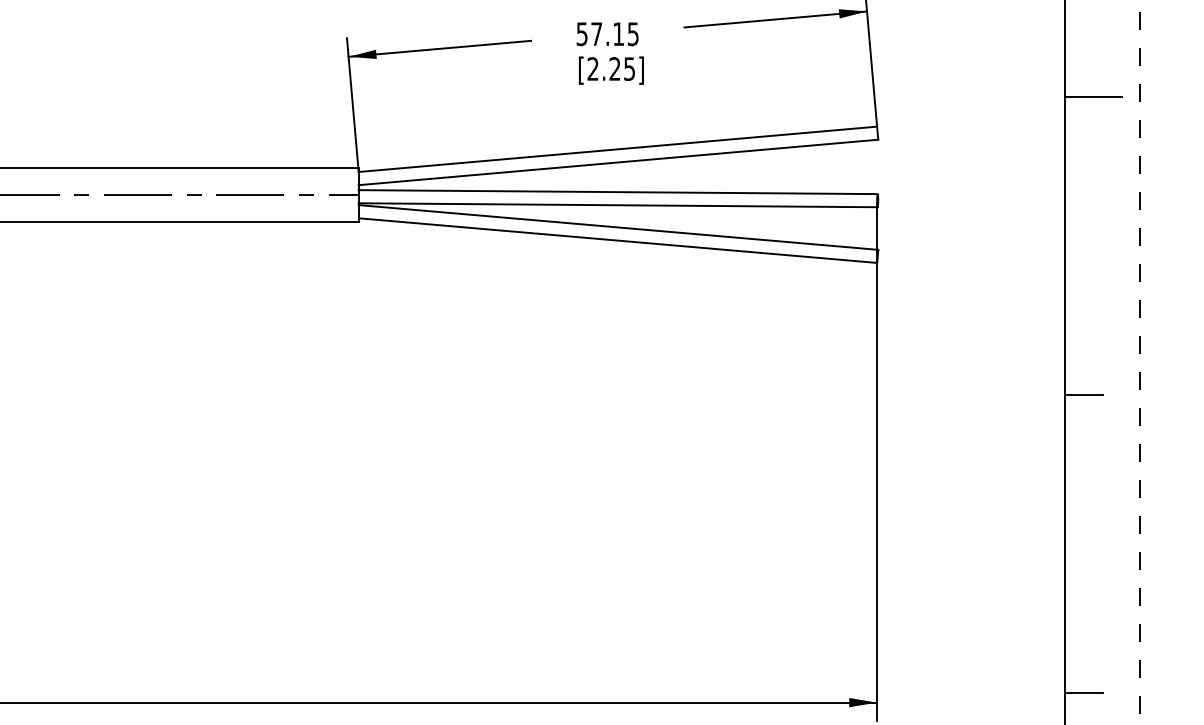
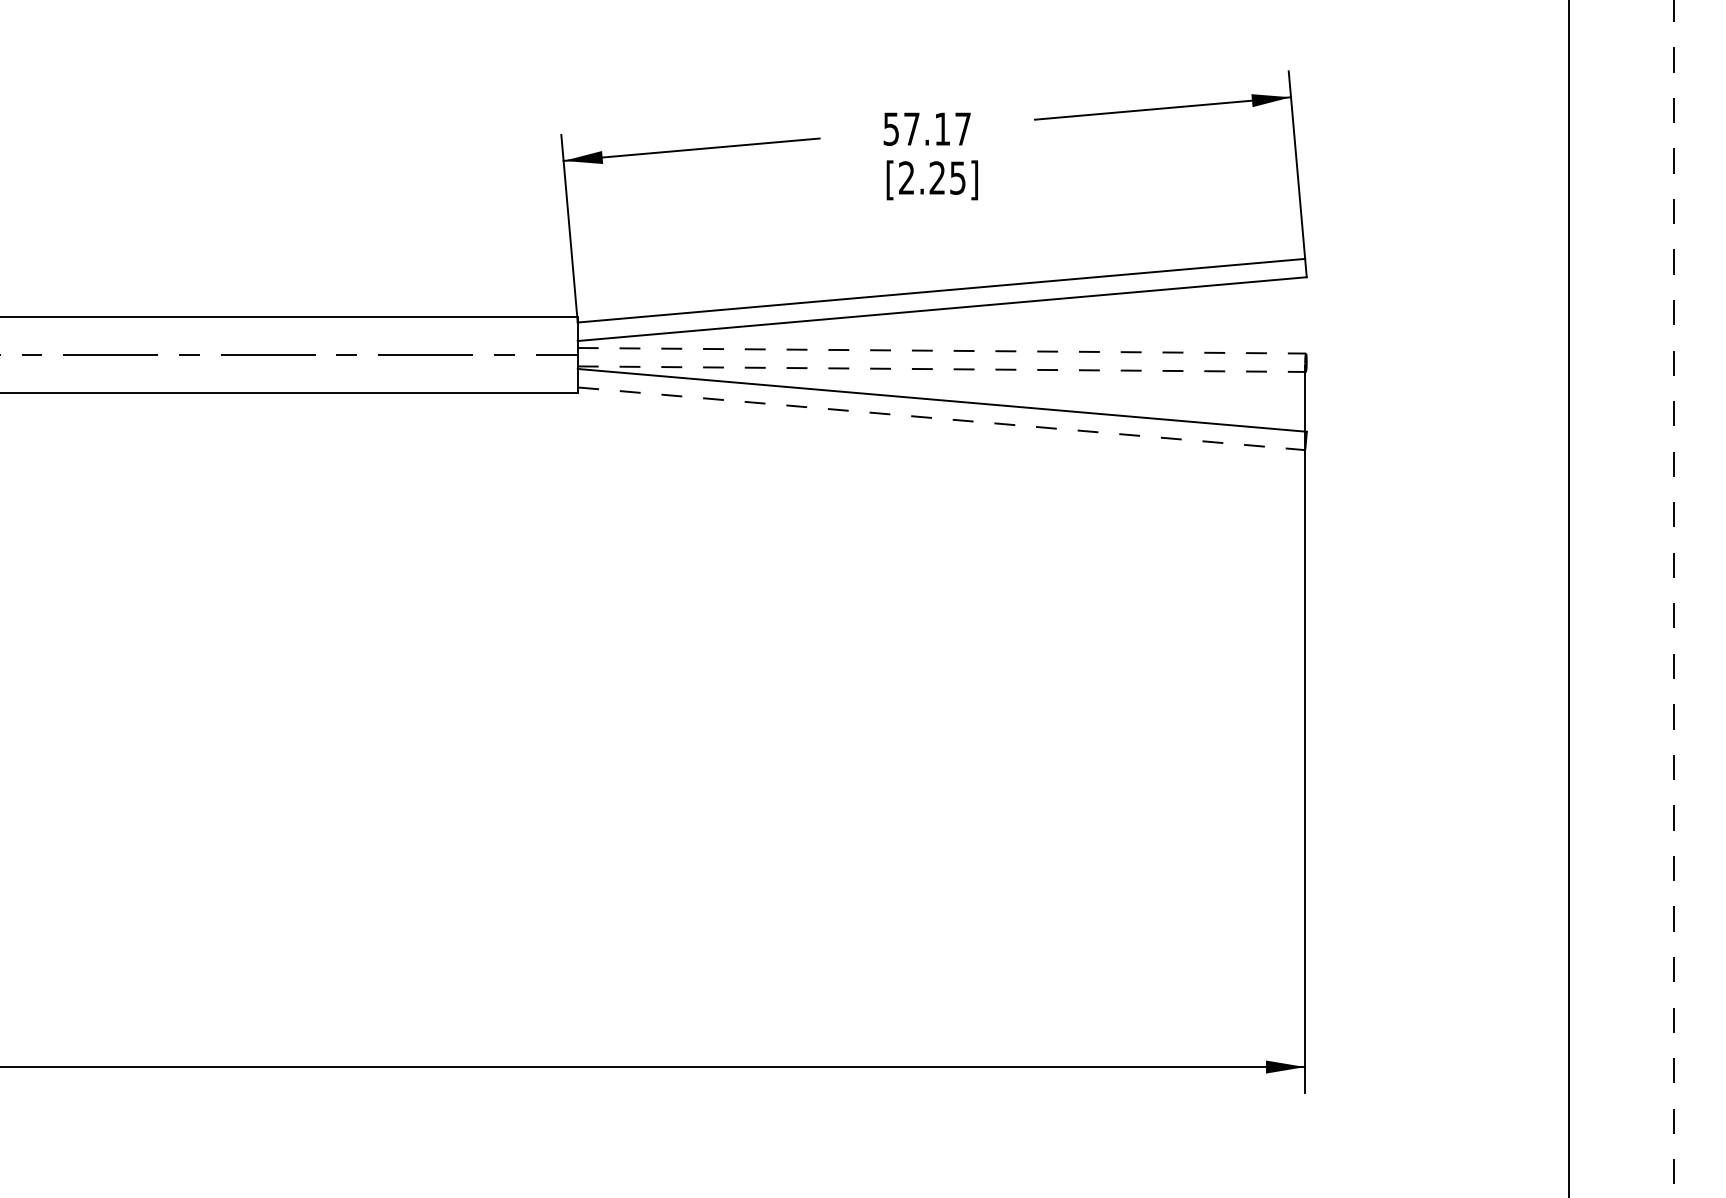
text: (632, 33) -> (962, 128), 57.15 -> 57.17
line: (1093, 97) -> (1608, 217), removed
line: (618, 191) -> (942, 350), solid -> dashed
line: (618, 205) -> (942, 369), solid -> dashed
line: (617, 240) -> (941, 418), solid -> dashed
line: (1084, 395) -> (1595, 635), removed
line: (1084, 692) -> (1595, 1053), removed

